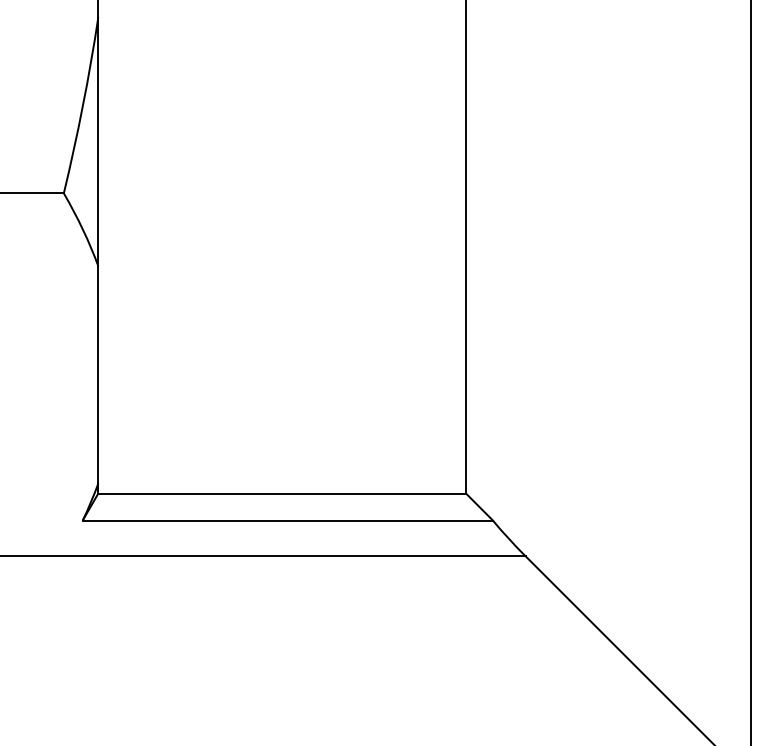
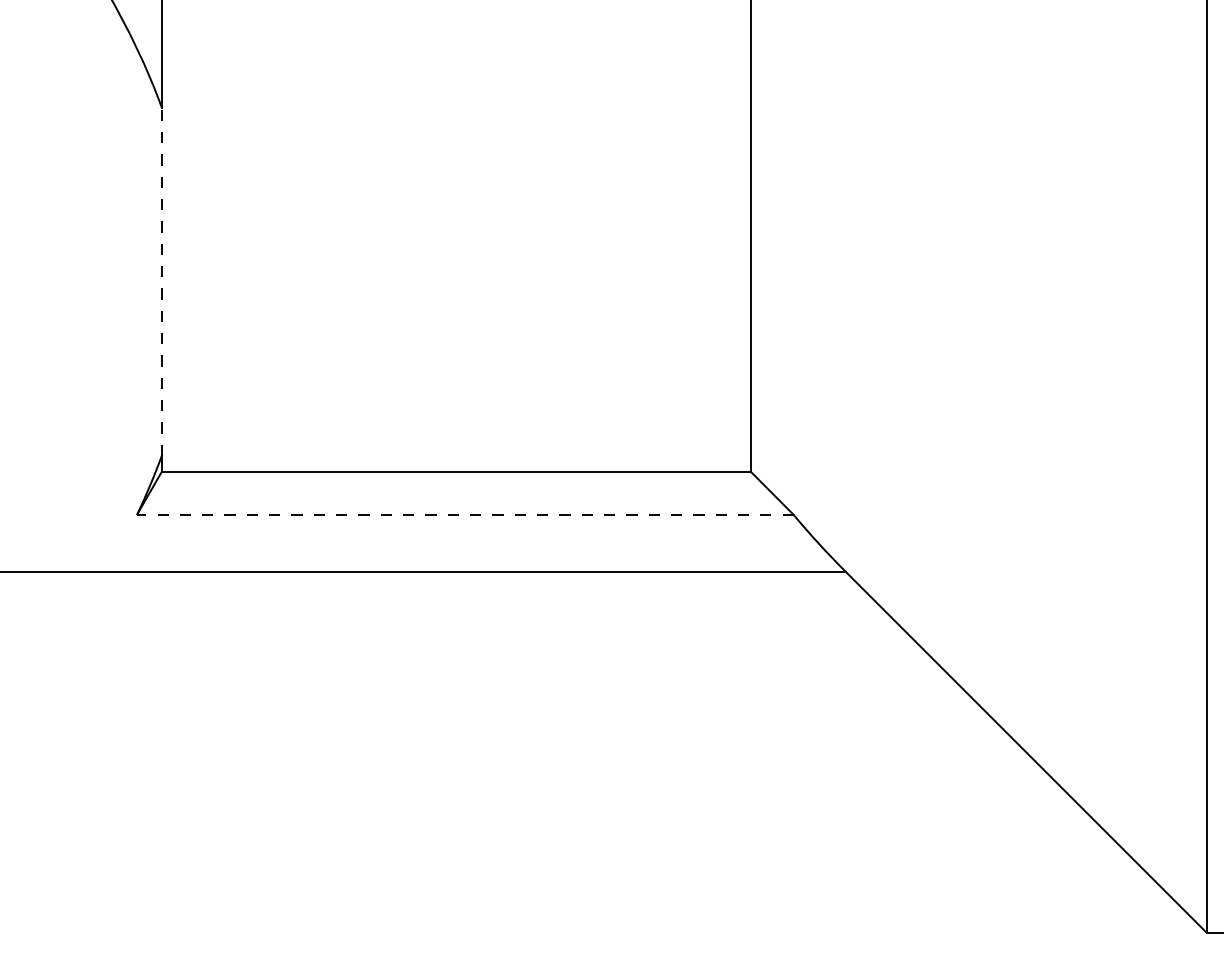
line: (98, 374) -> (162, 281), solid -> dashed
line: (287, 520) -> (464, 514), solid -> dashed

